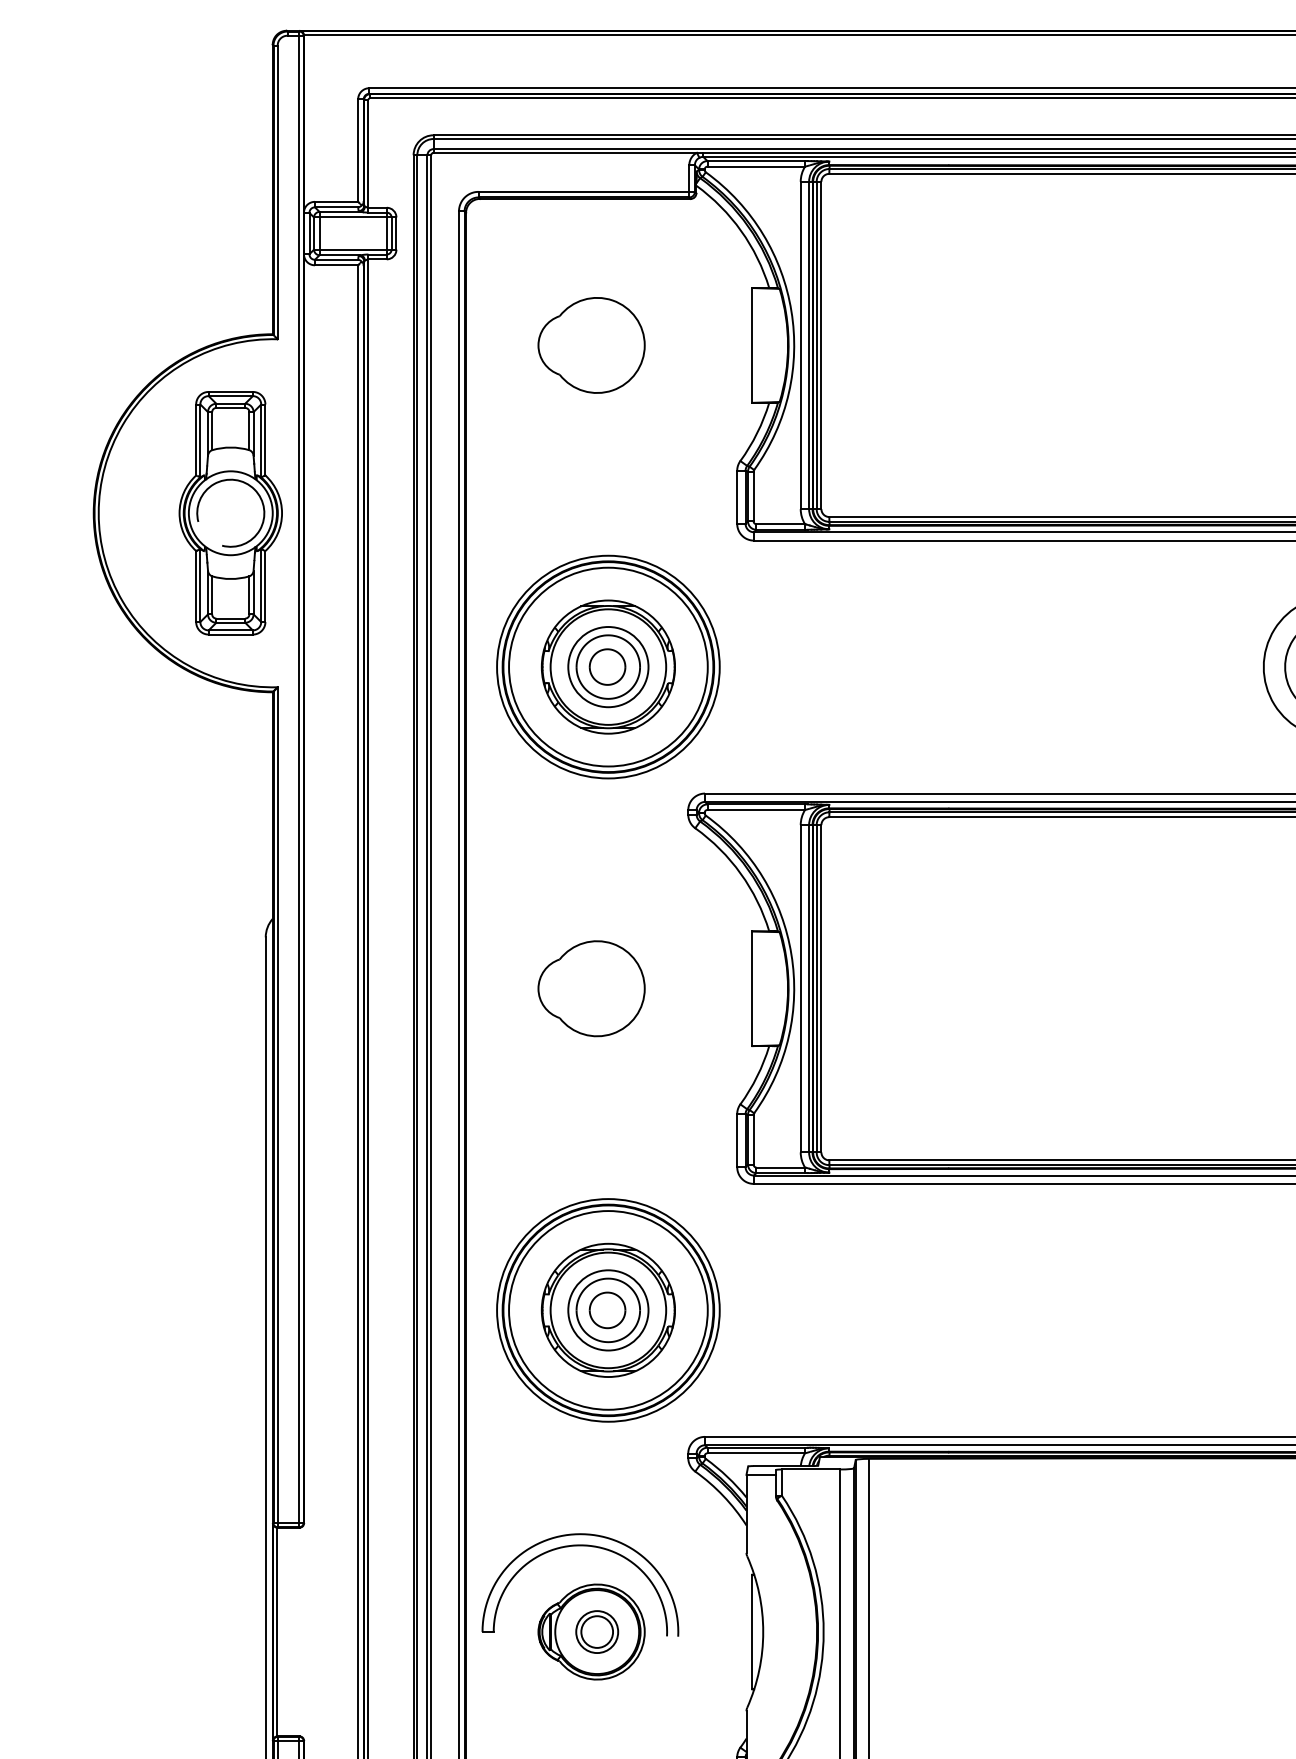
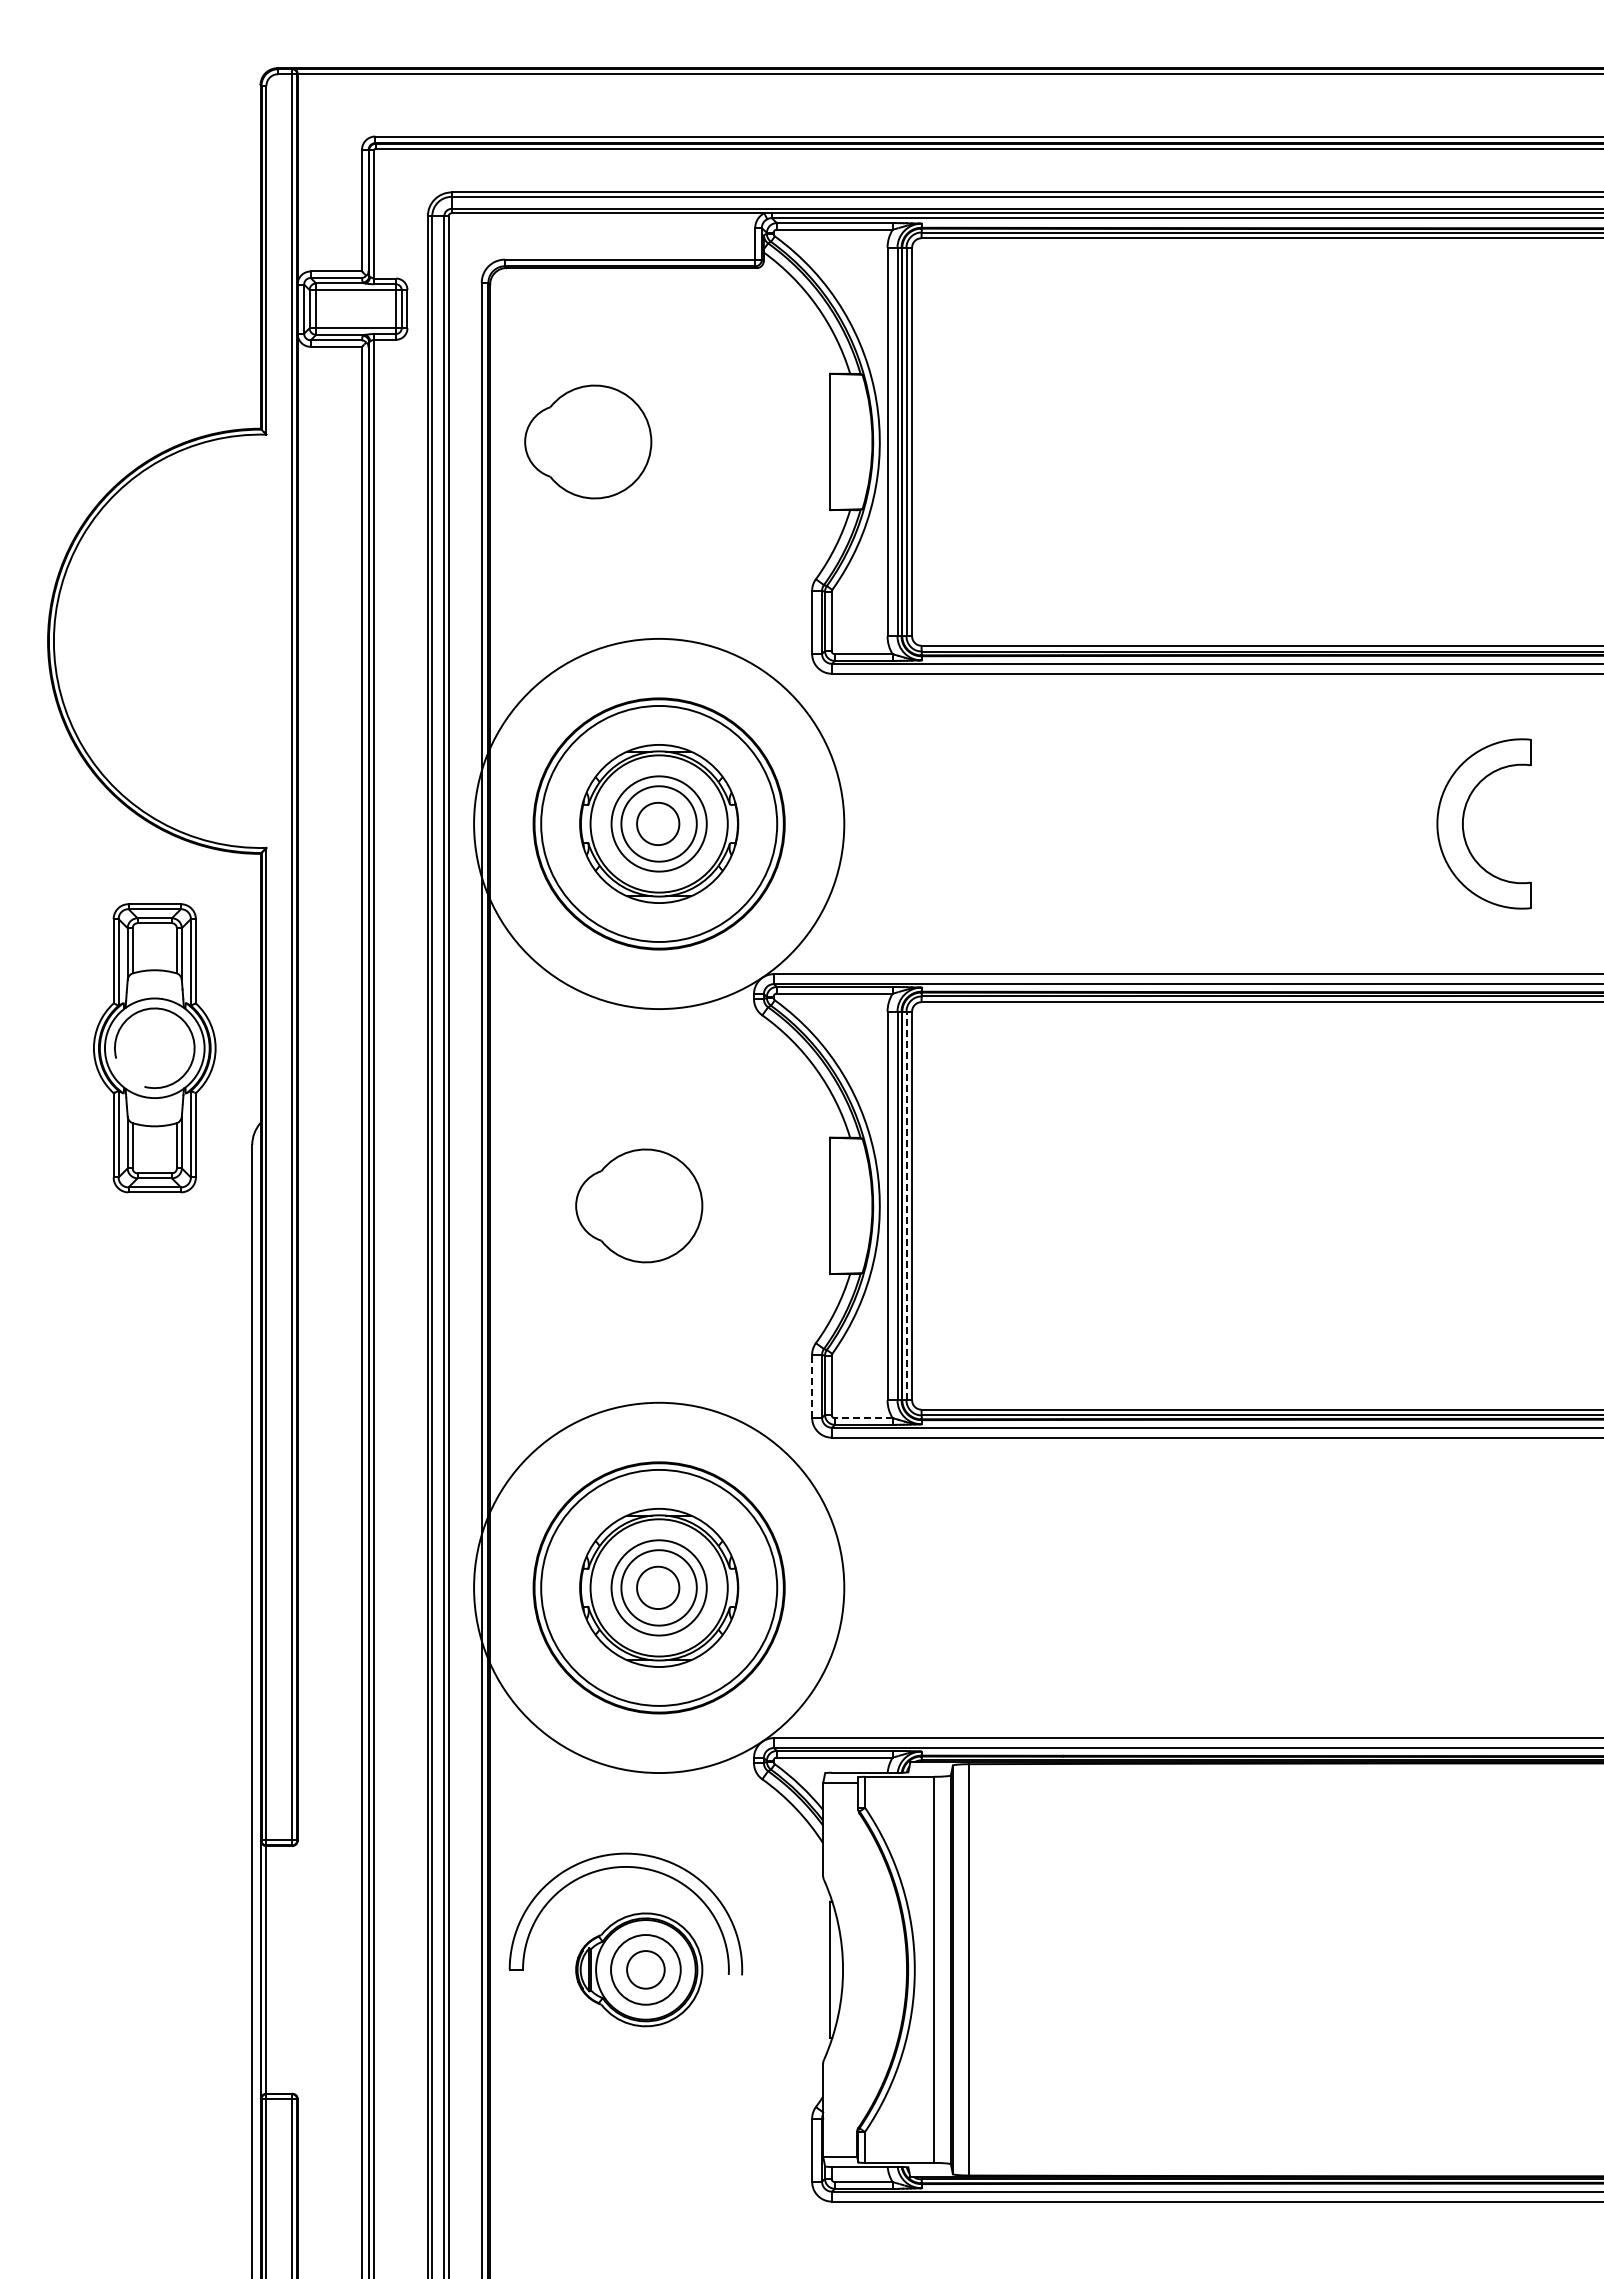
part: (591, 345) -> (588, 441), moved
part: (230, 513) -> (154, 1048), moved
circle: (607, 666) -> (658, 823), size x1.4
line: (816, 988) -> (906, 1205), solid -> dashed
line: (737, 1139) -> (812, 1385), solid -> dashed
line: (780, 1167) -> (863, 1418), solid -> dashed
circle: (607, 1310) -> (658, 1587), size x1.4
circle: (596, 1631) -> (645, 1969), size x1.4

